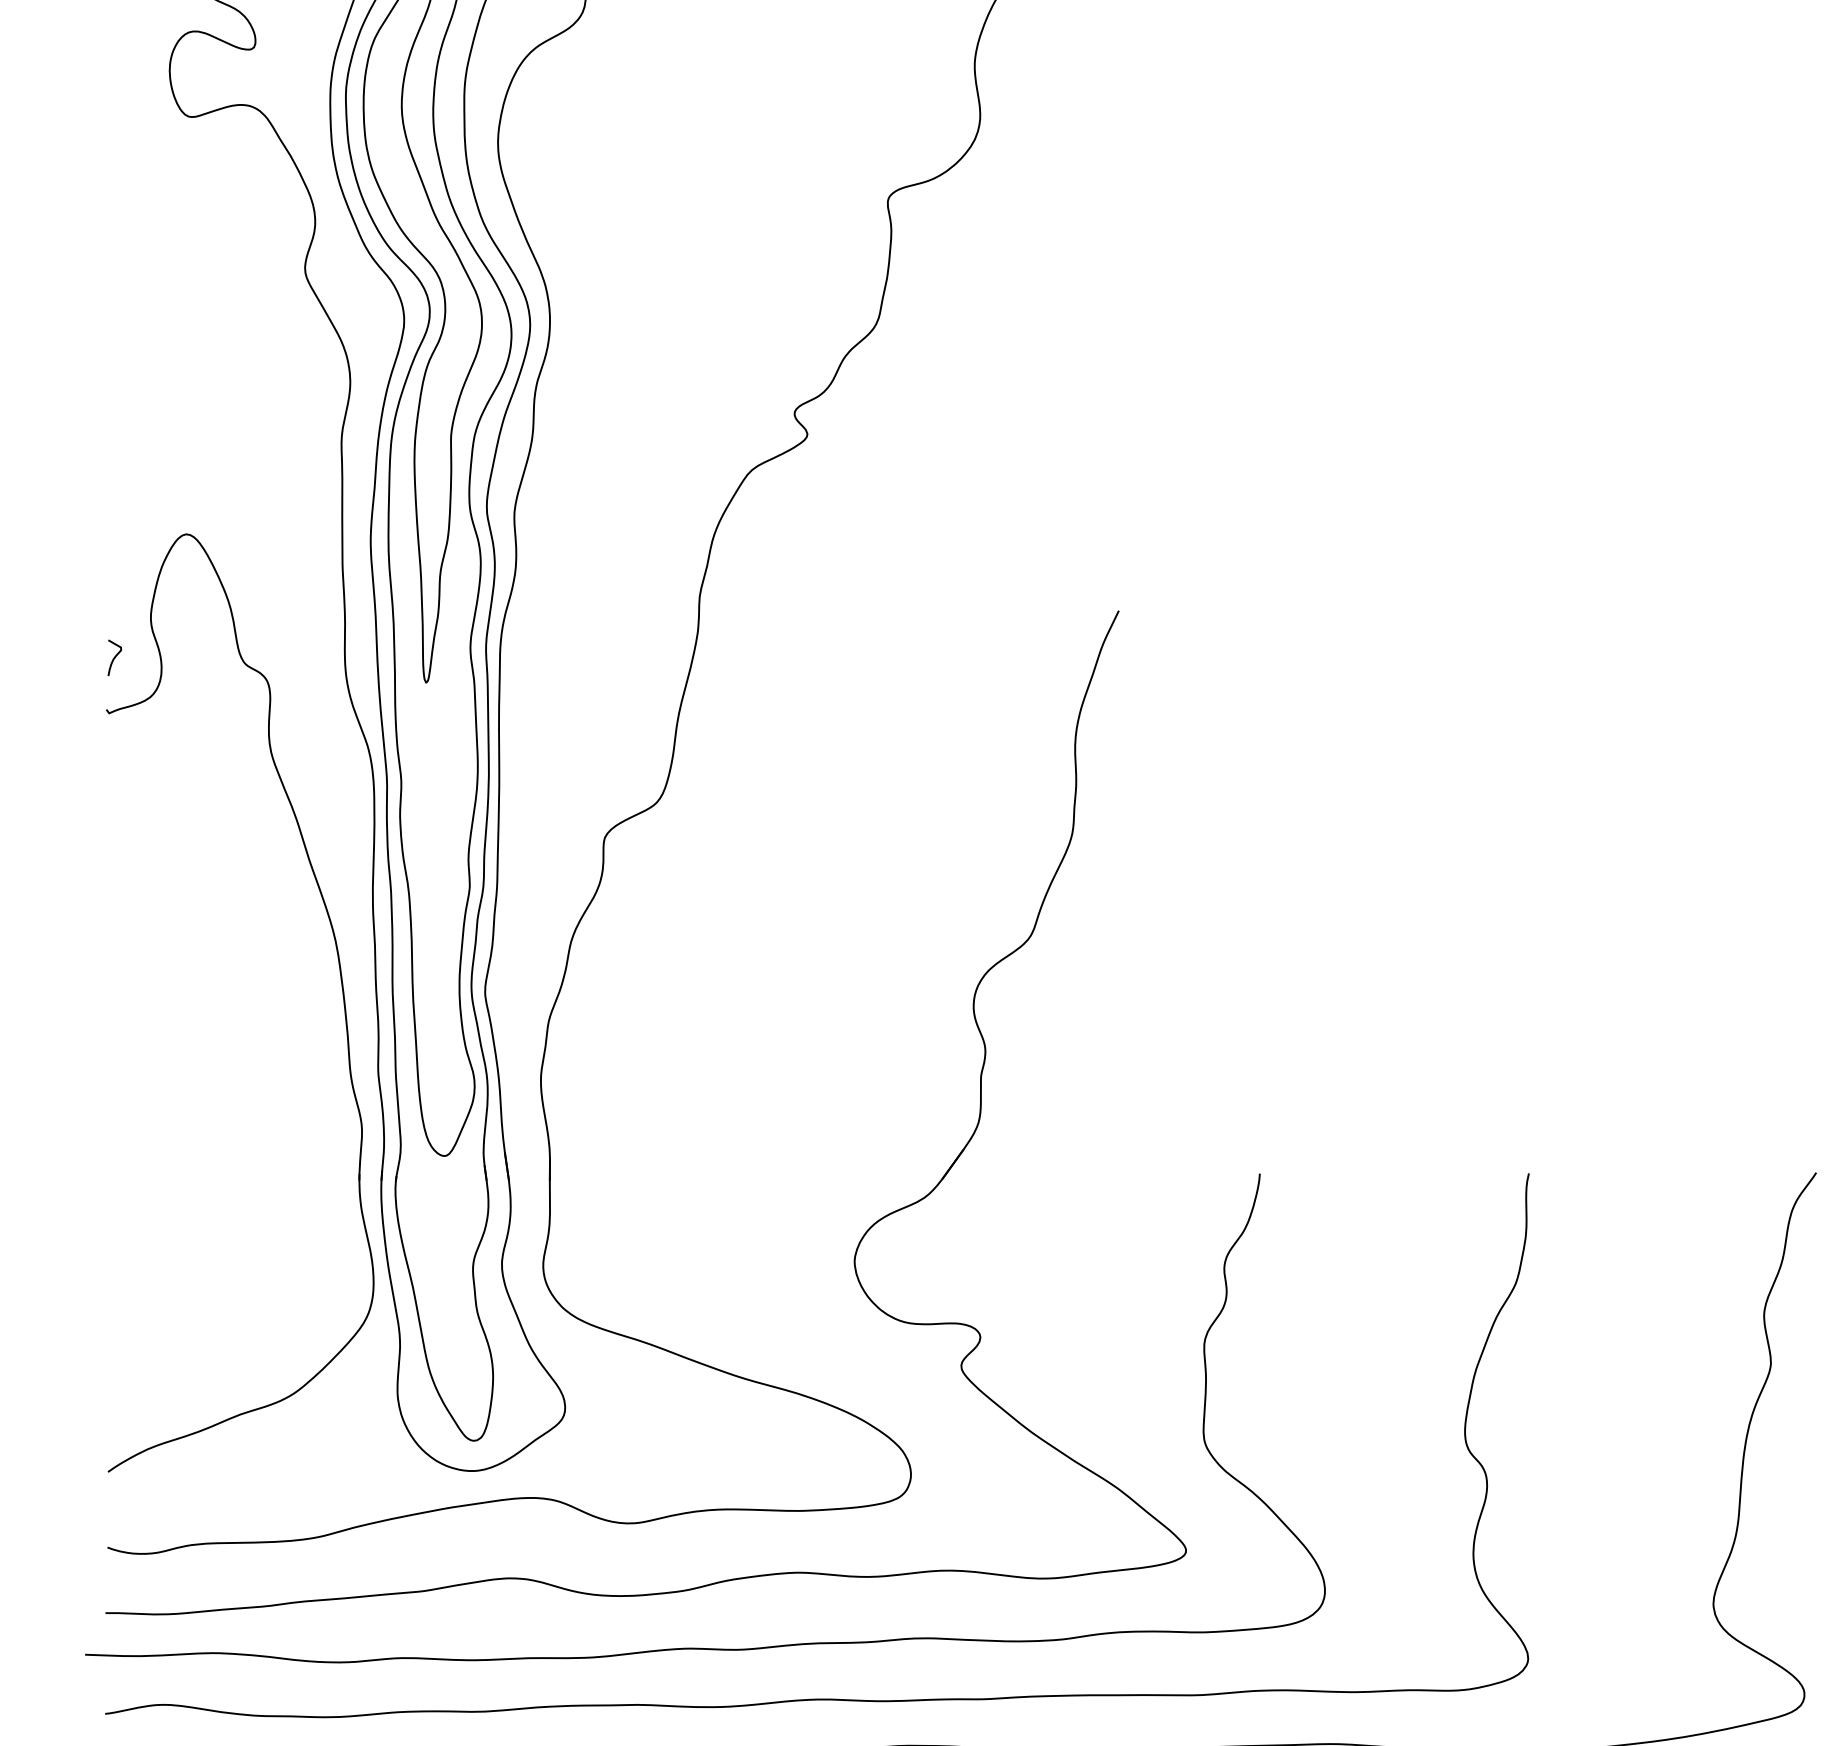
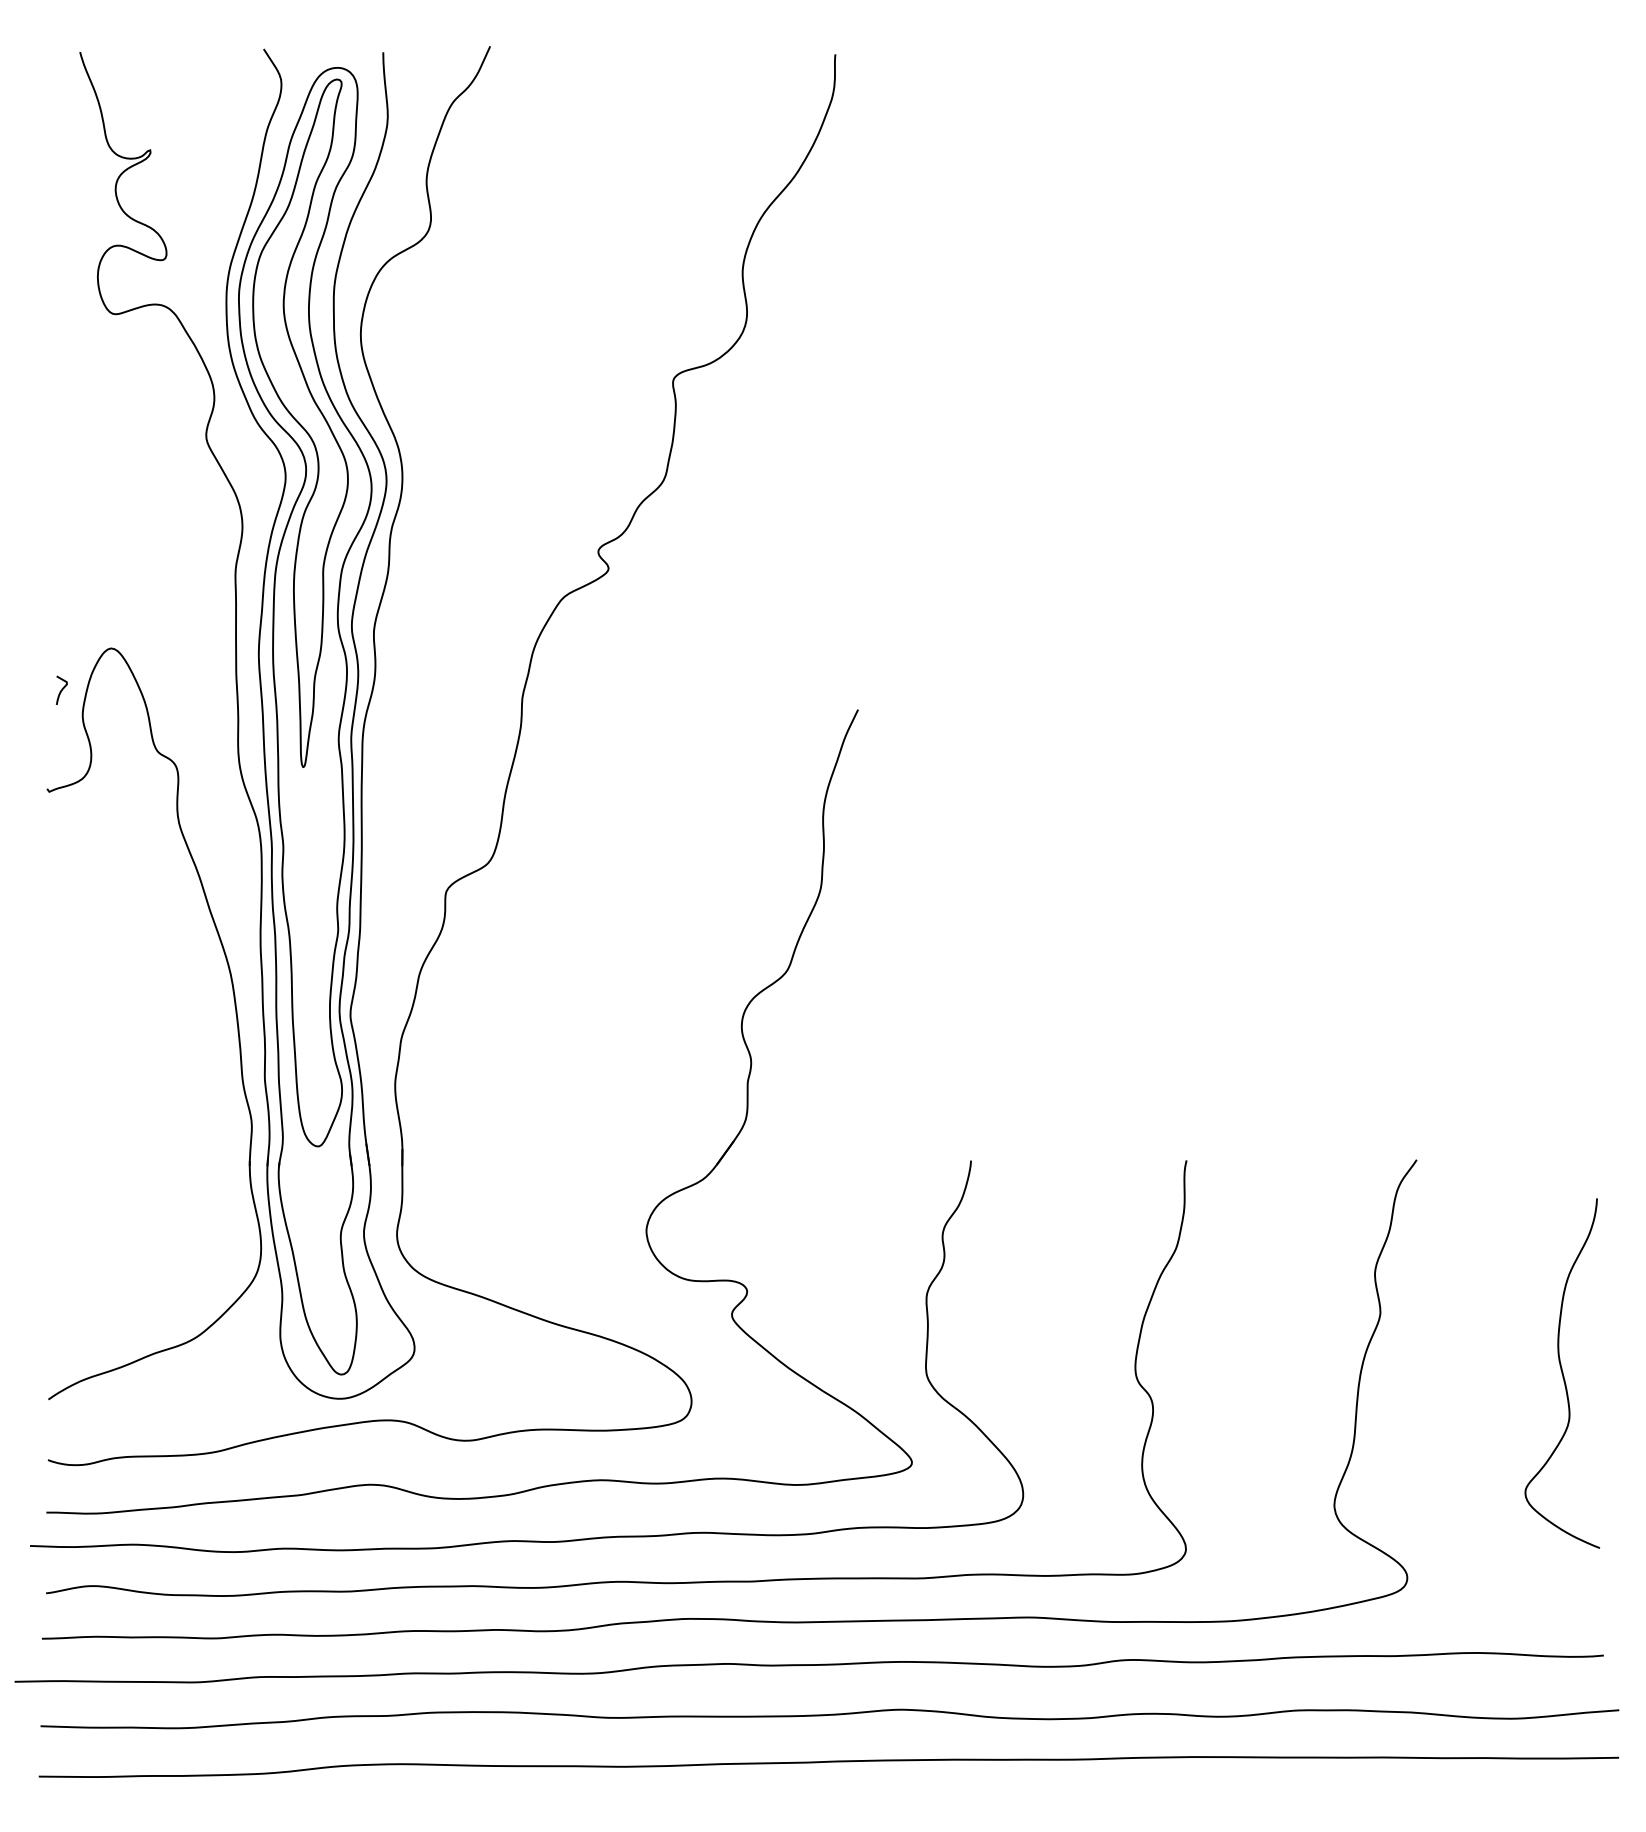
curve: (114, 656) -> (61, 689), moved

